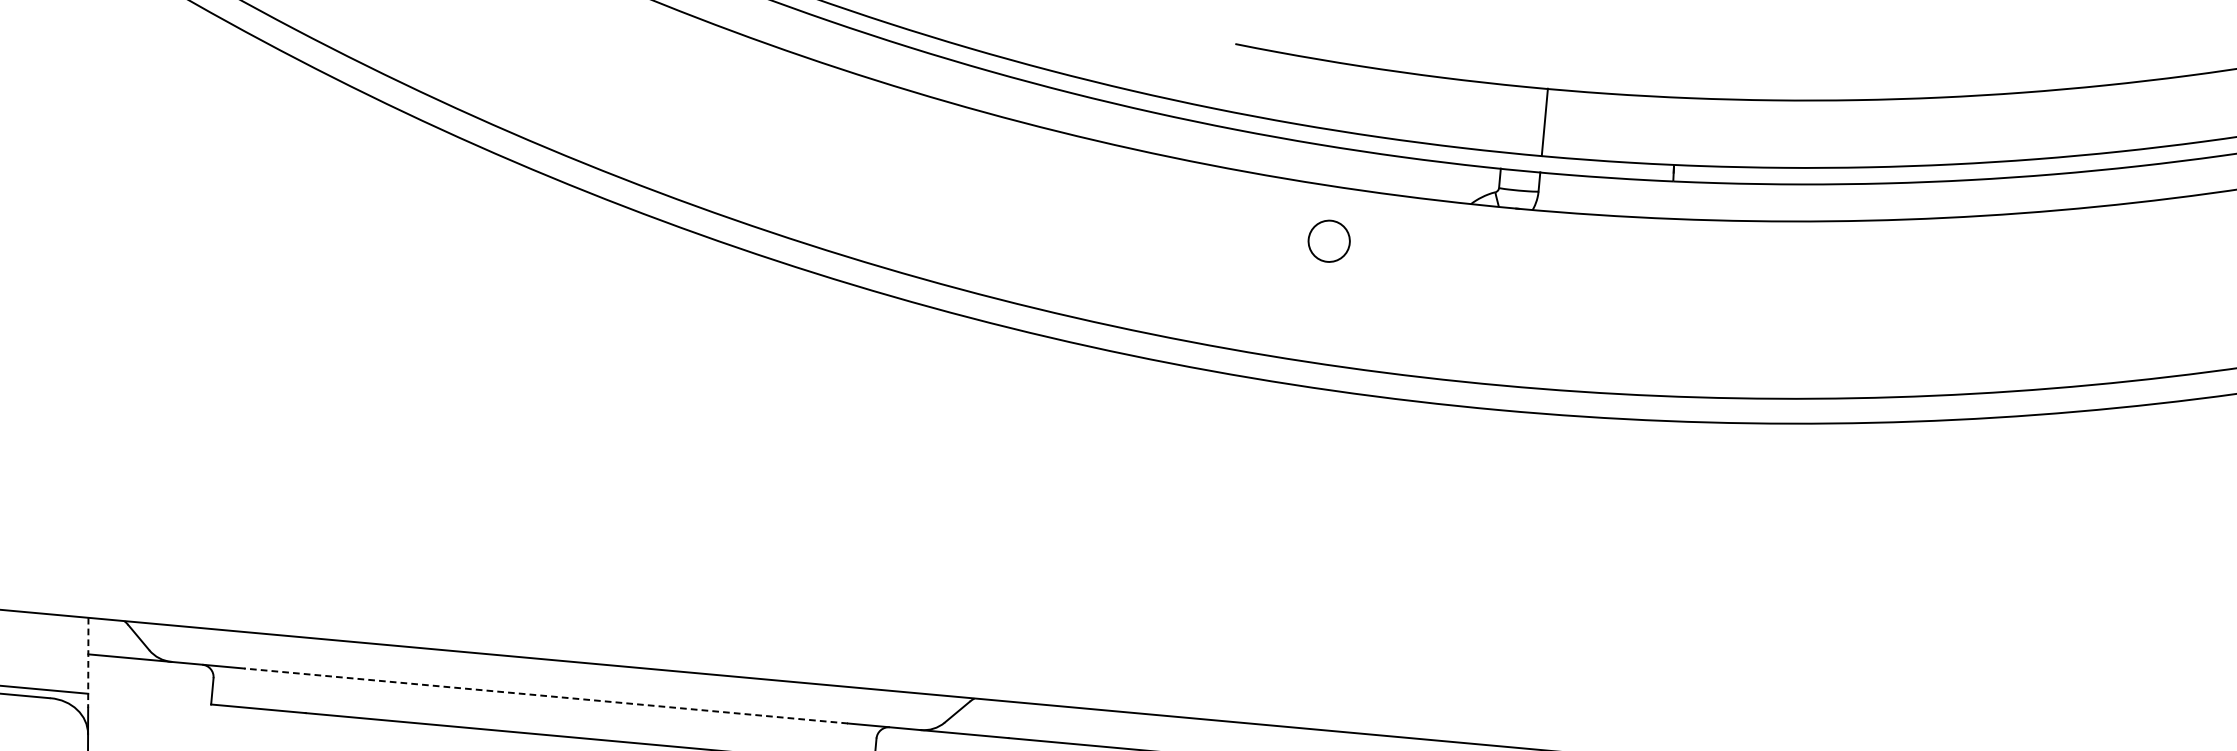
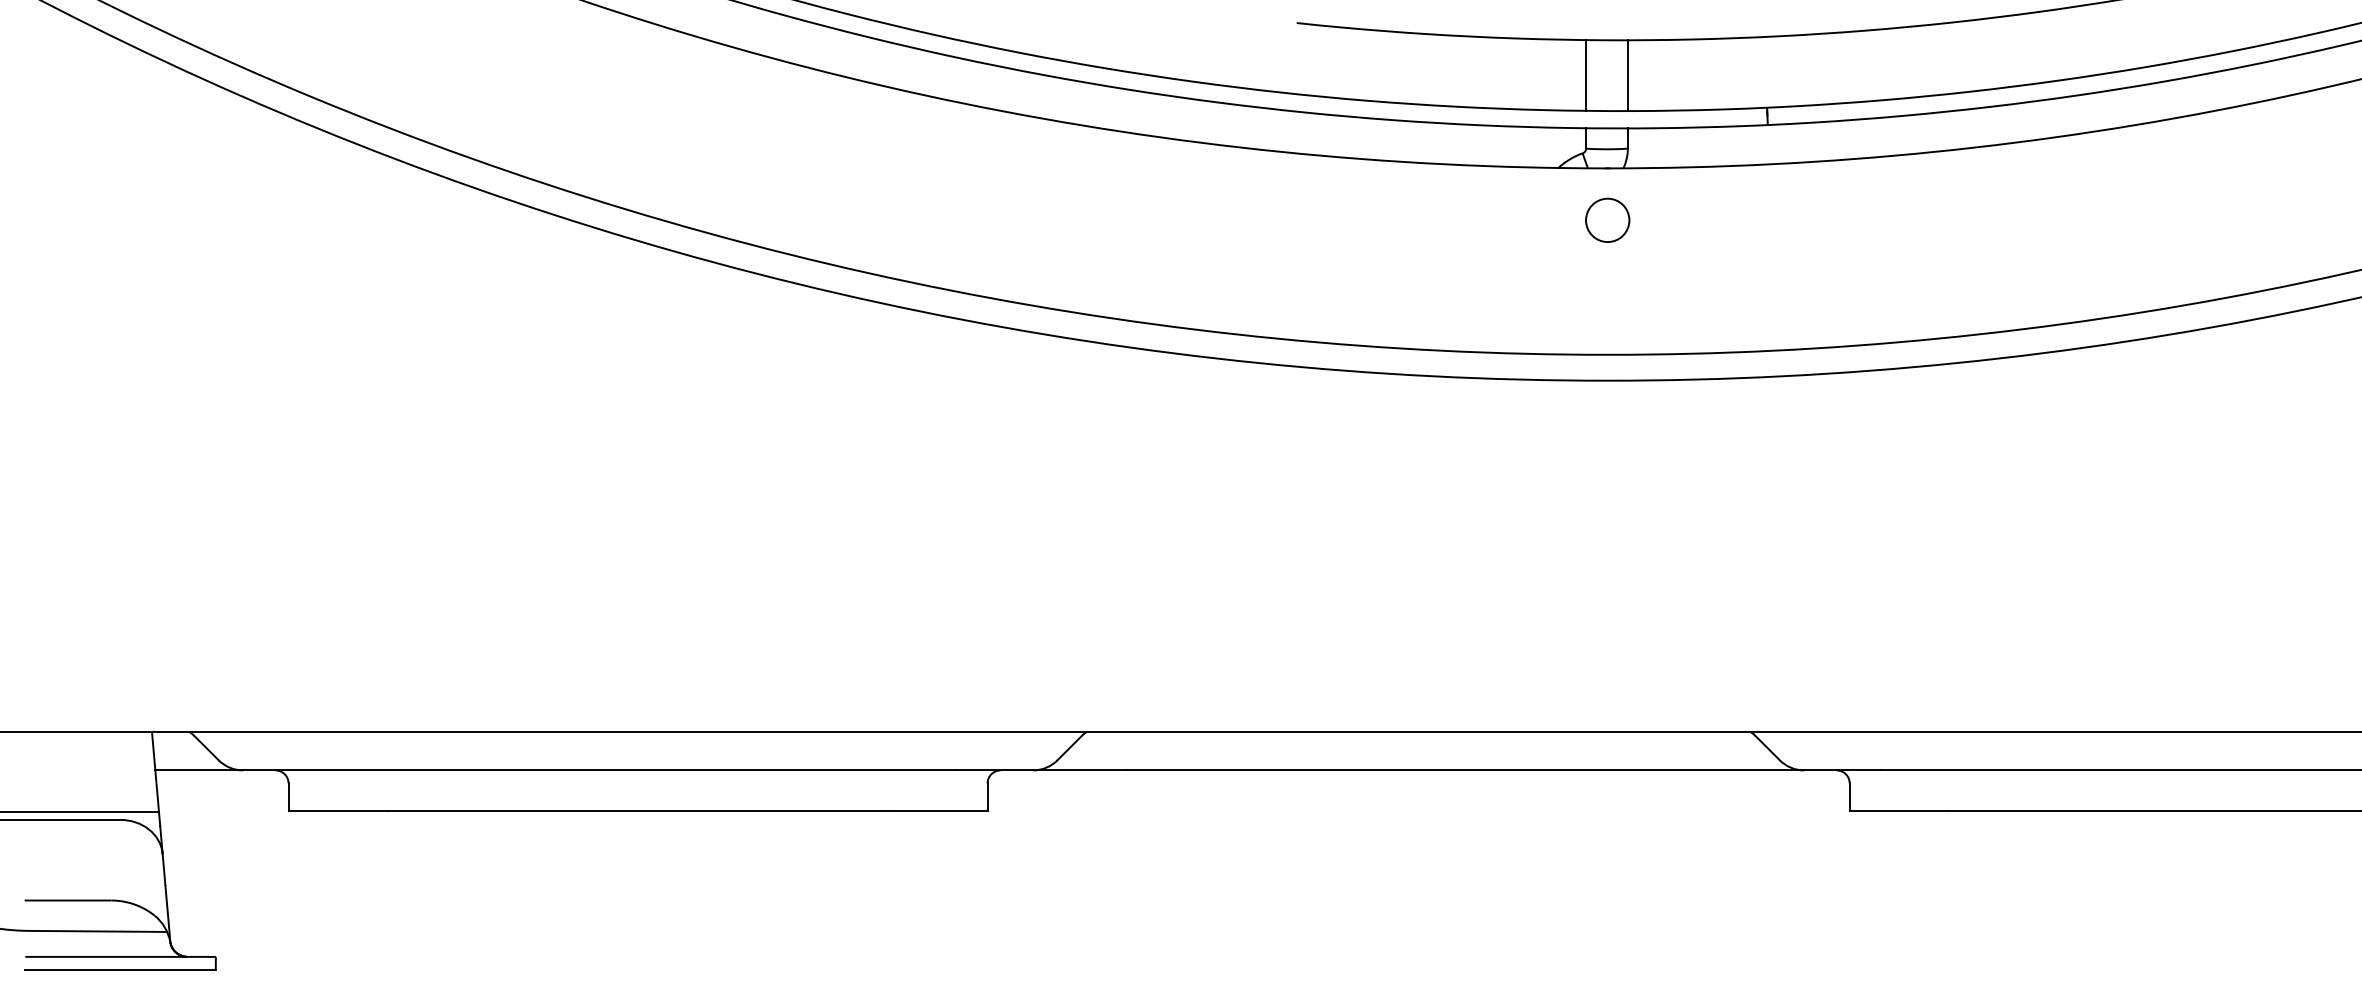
line: (1505, 117) -> (1586, 74), added
circle: (1329, 240) -> (1607, 219), moved
line: (88, 663) -> (156, 779), dashed -> solid
line: (545, 696) -> (637, 770), dashed -> solid

